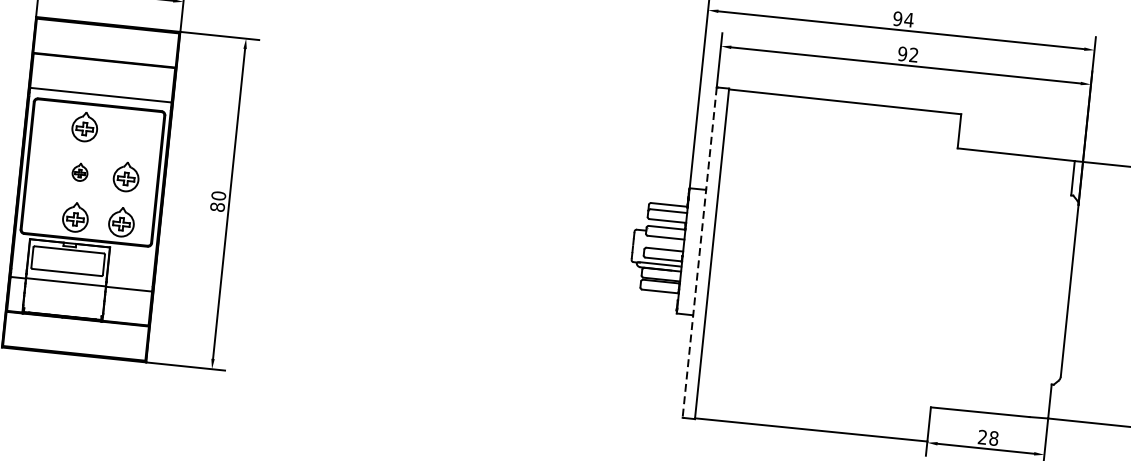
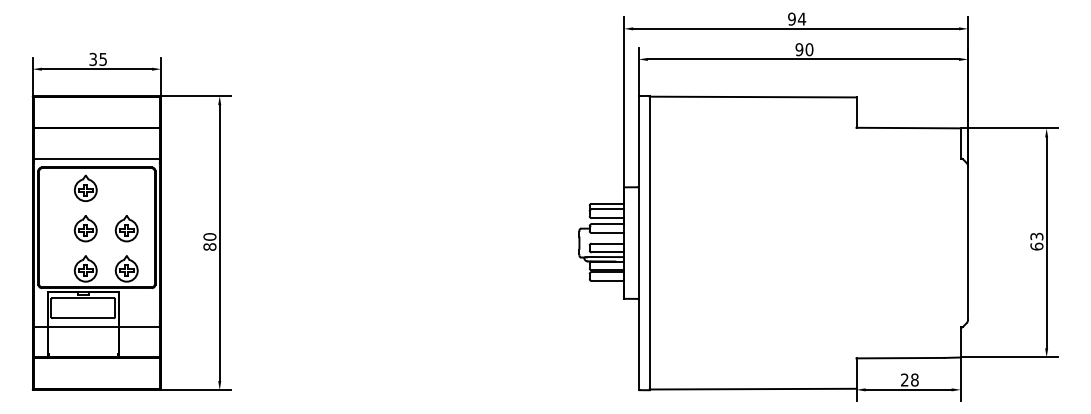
text: (913, 54) -> (809, 49), 92 -> 90
part: (79, 171) -> (85, 228), size x1.67
line: (699, 253) -> (638, 243), dashed -> solid

